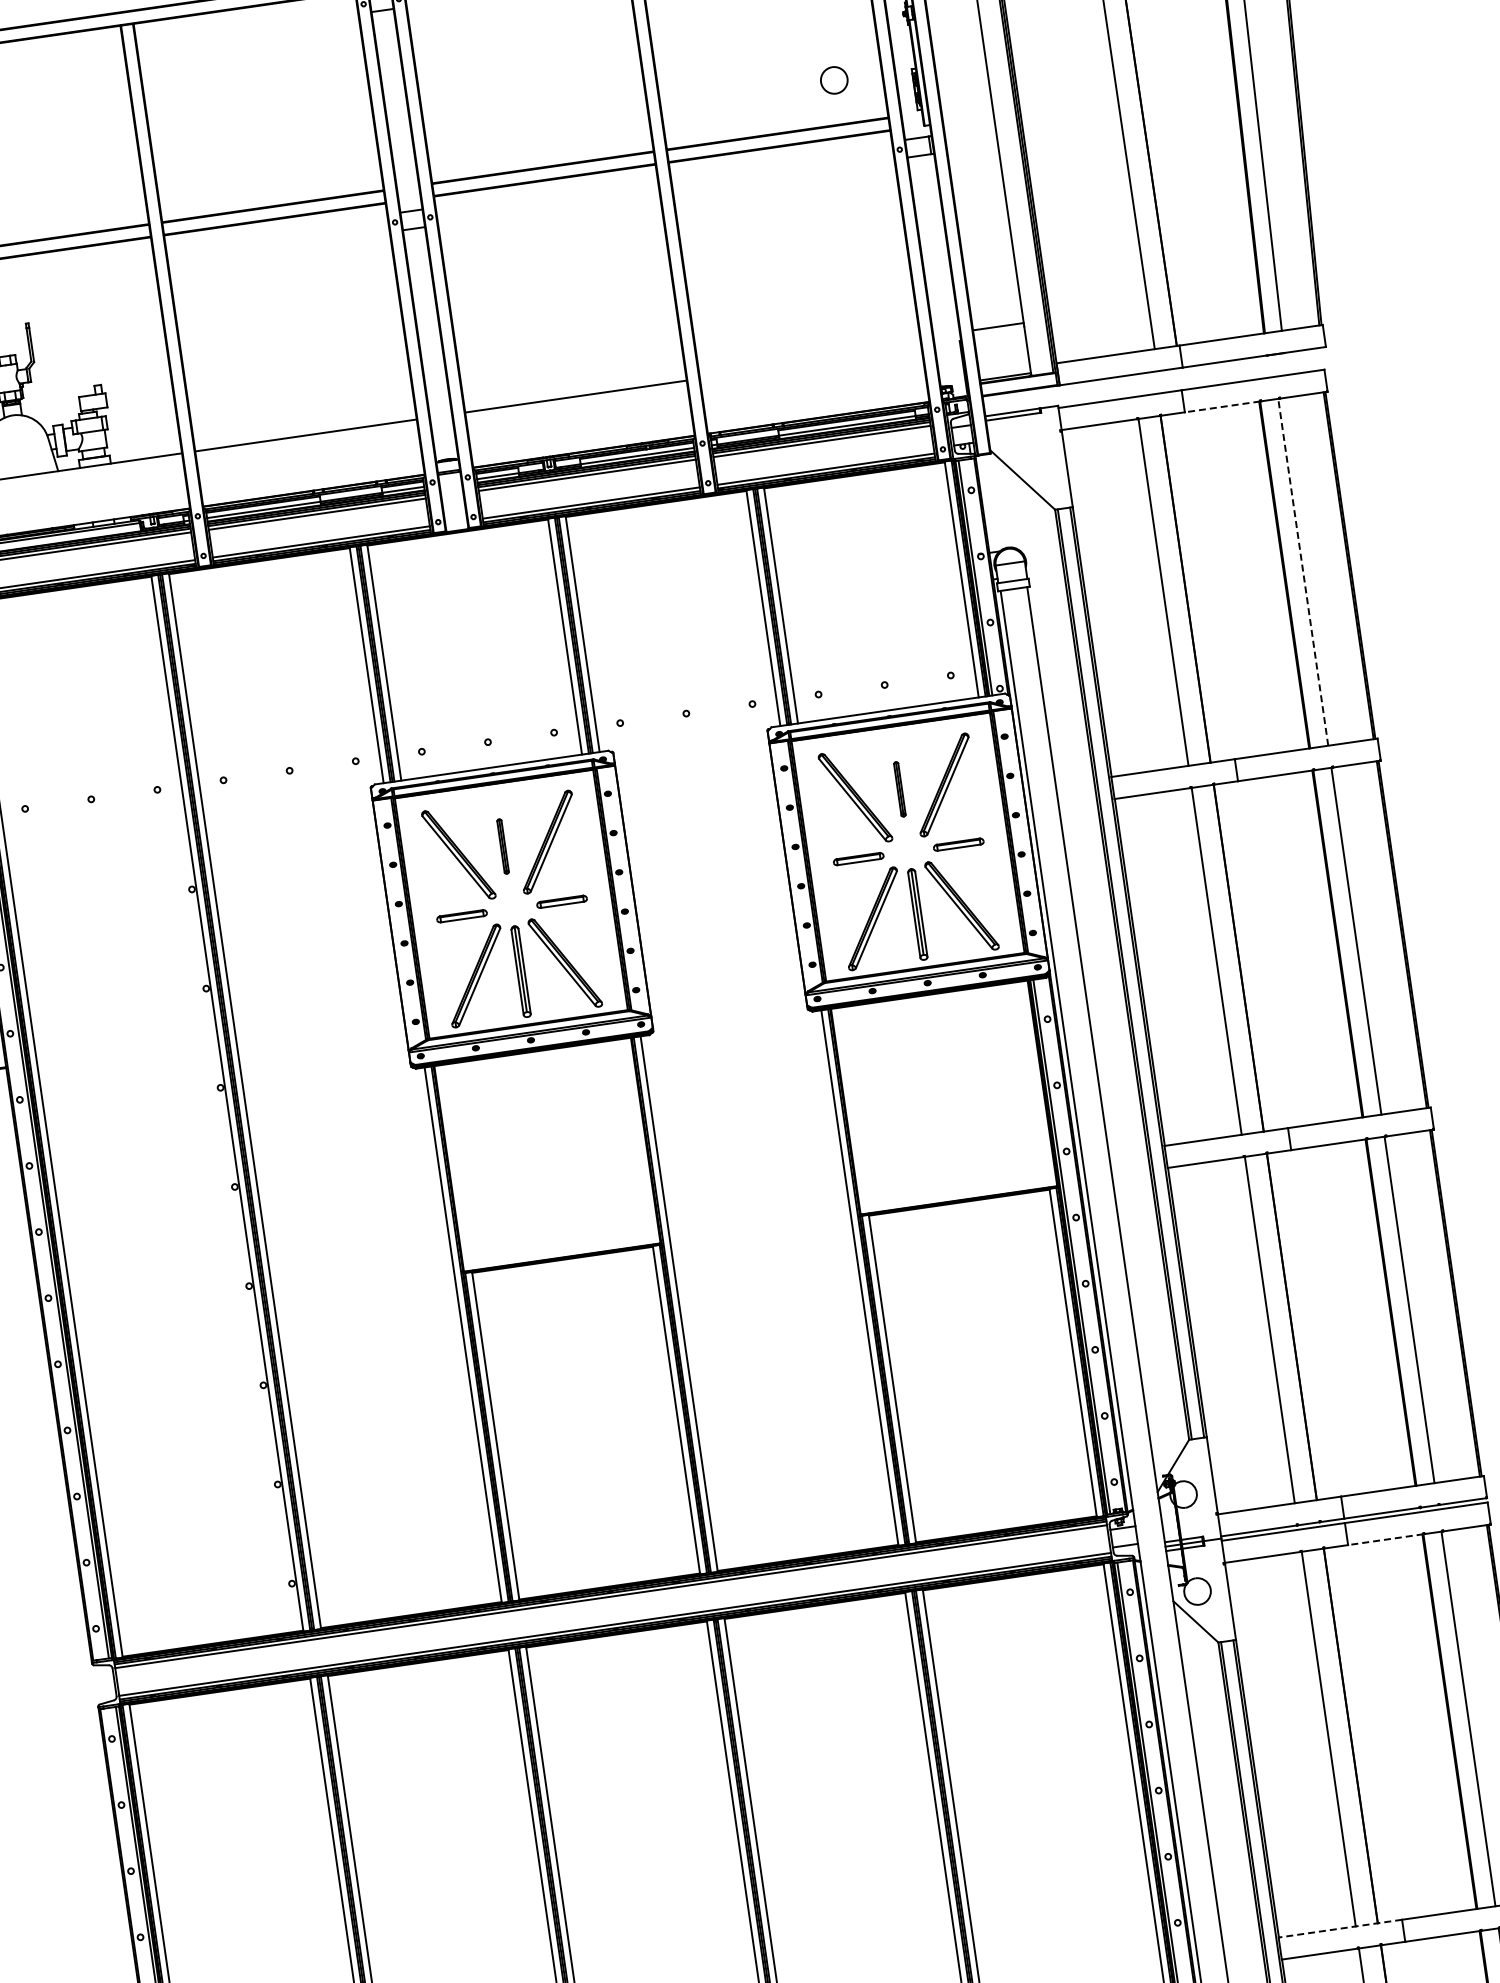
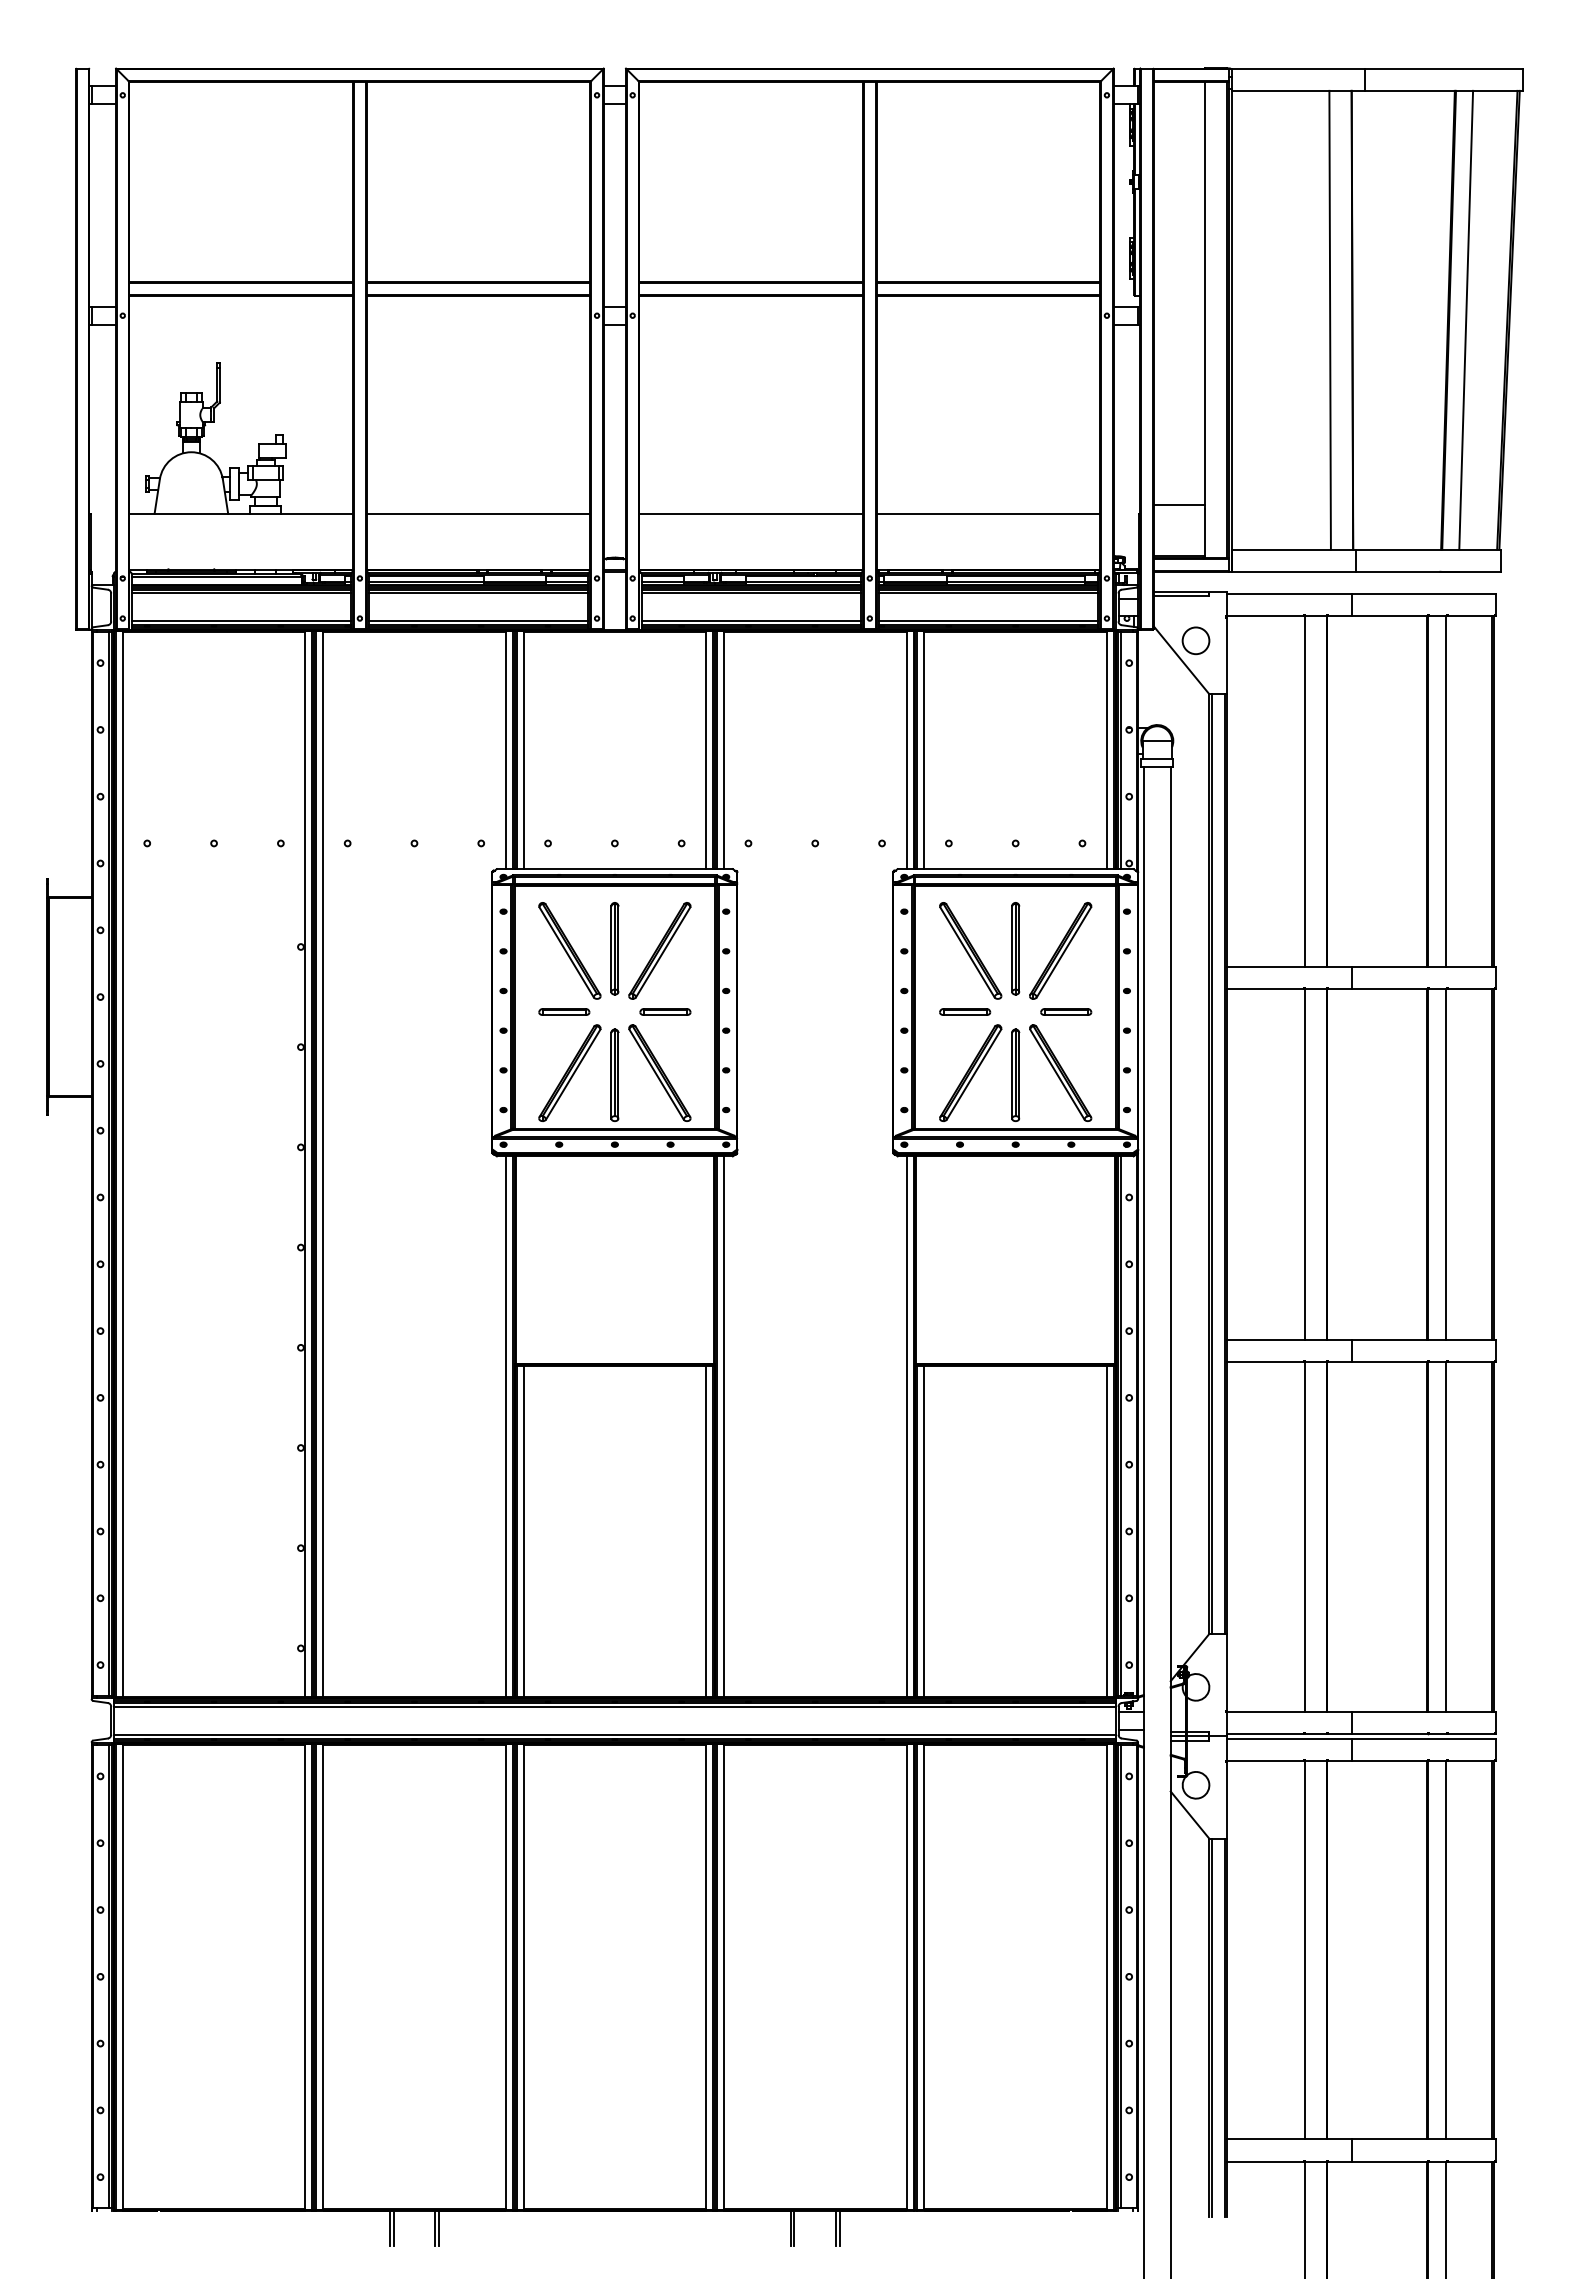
circle: (833, 80) -> (1195, 640), moved
line: (810, 362) -> (988, 513), added
line: (1222, 407) -> (1389, 616), dashed -> solid
line: (1303, 572) -> (1446, 791), dashed -> solid
part: (899, 789) -> (1015, 948), size x1.67
part: (502, 846) -> (614, 948), size x1.67
line: (1385, 1539) -> (1389, 1760), dashed -> solid
line: (1339, 1928) -> (1288, 2139), dashed -> solid

